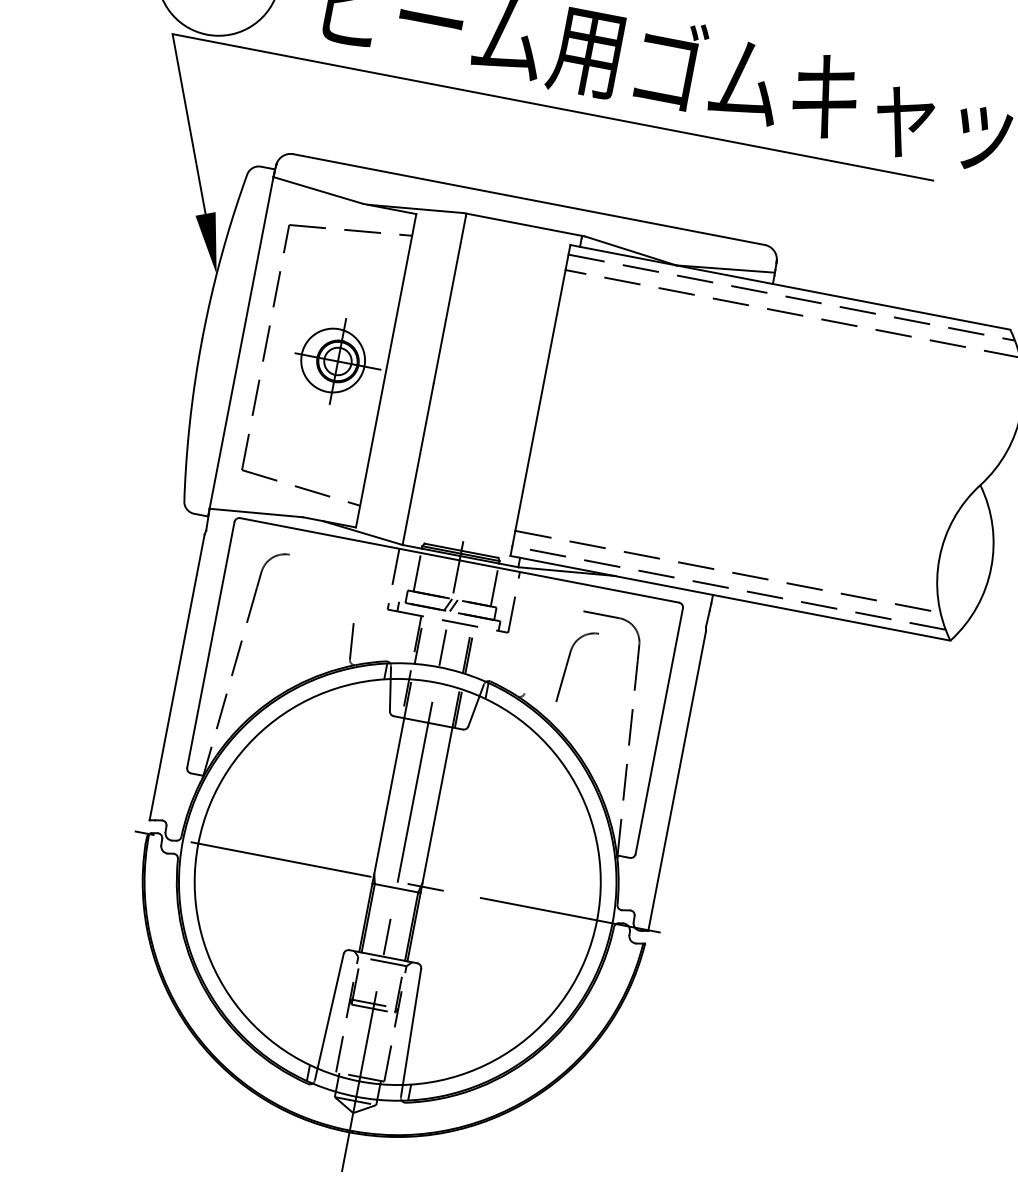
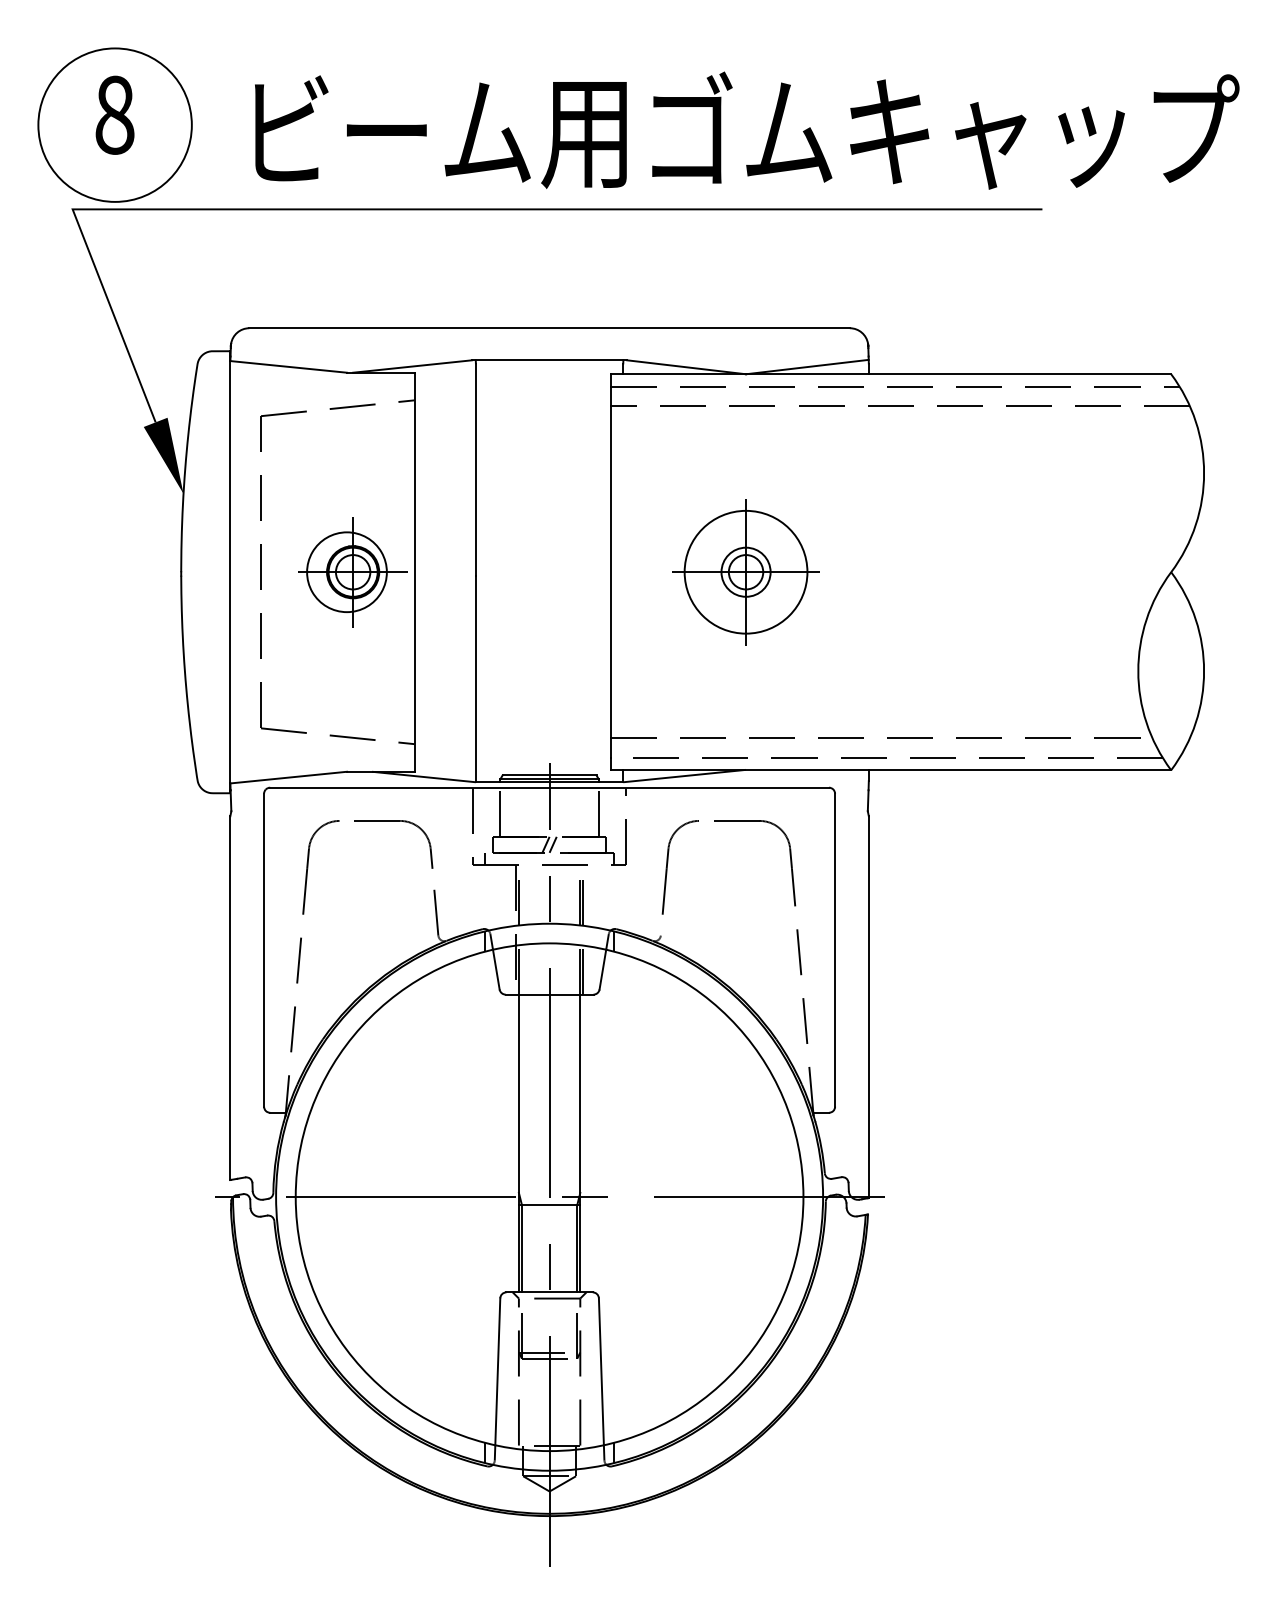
part: (646, 421) -> (745, 572), added
part: (331, 563) -> (393, 821), added
part: (568, 662) -> (668, 863), moved

